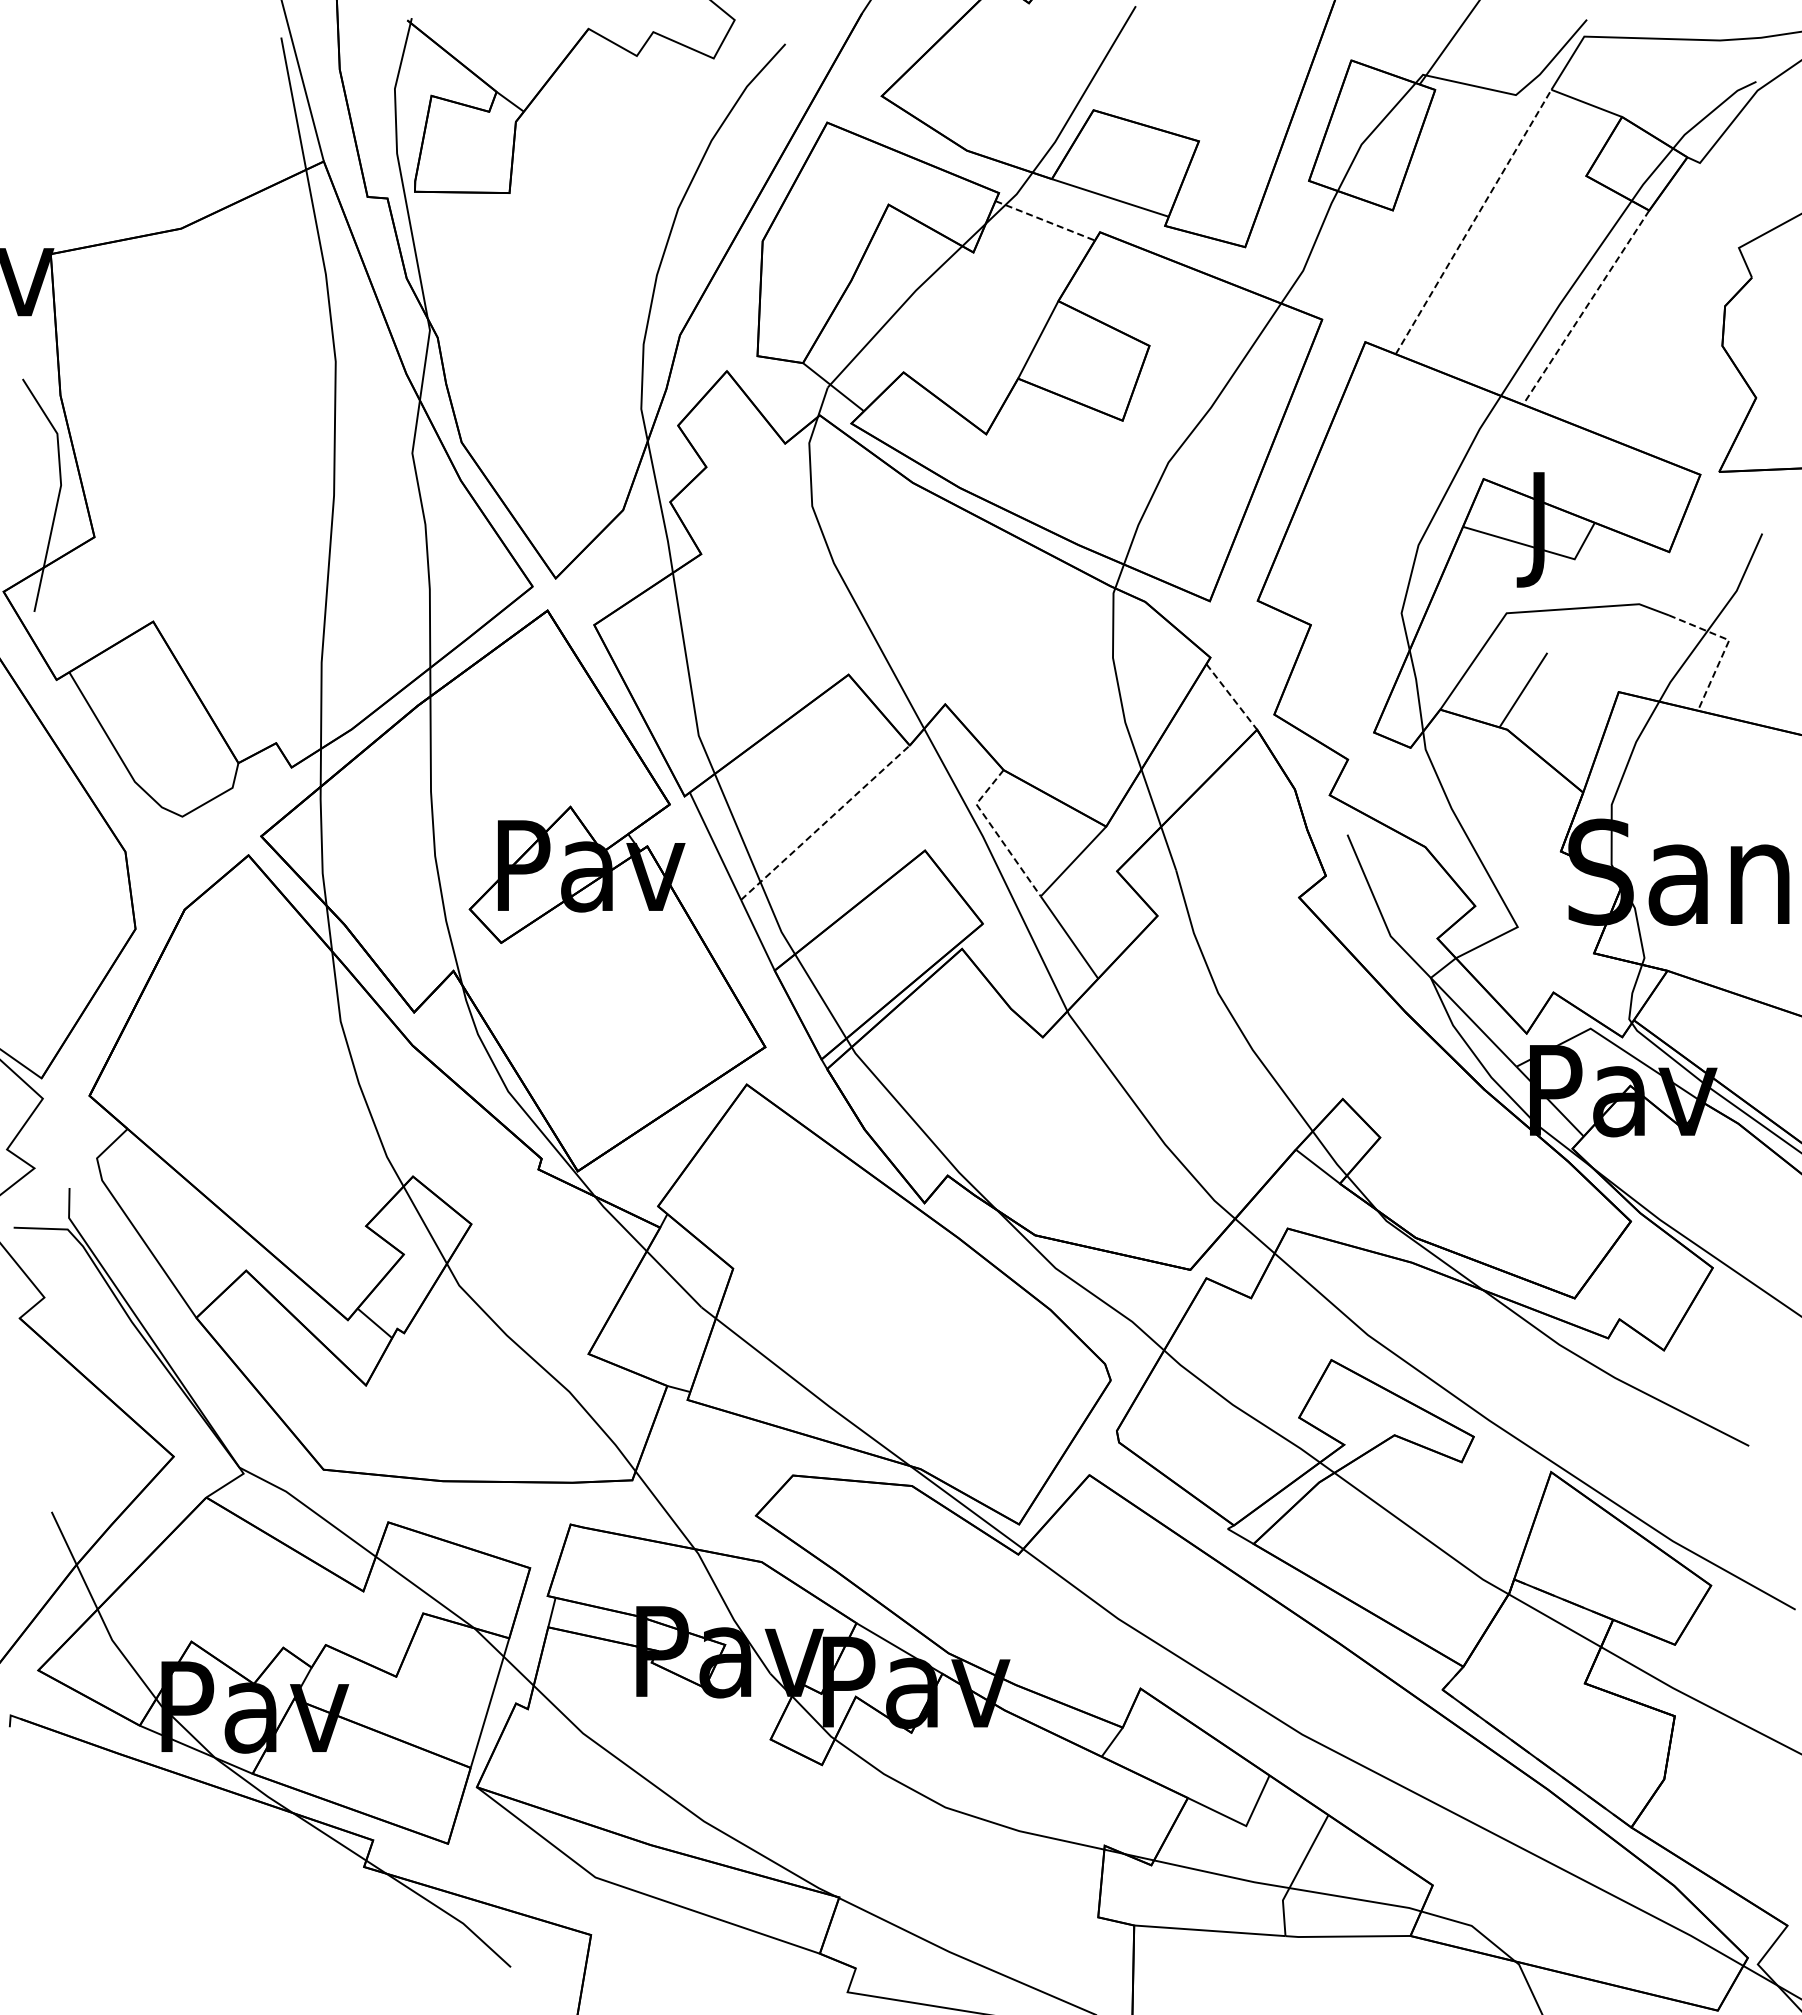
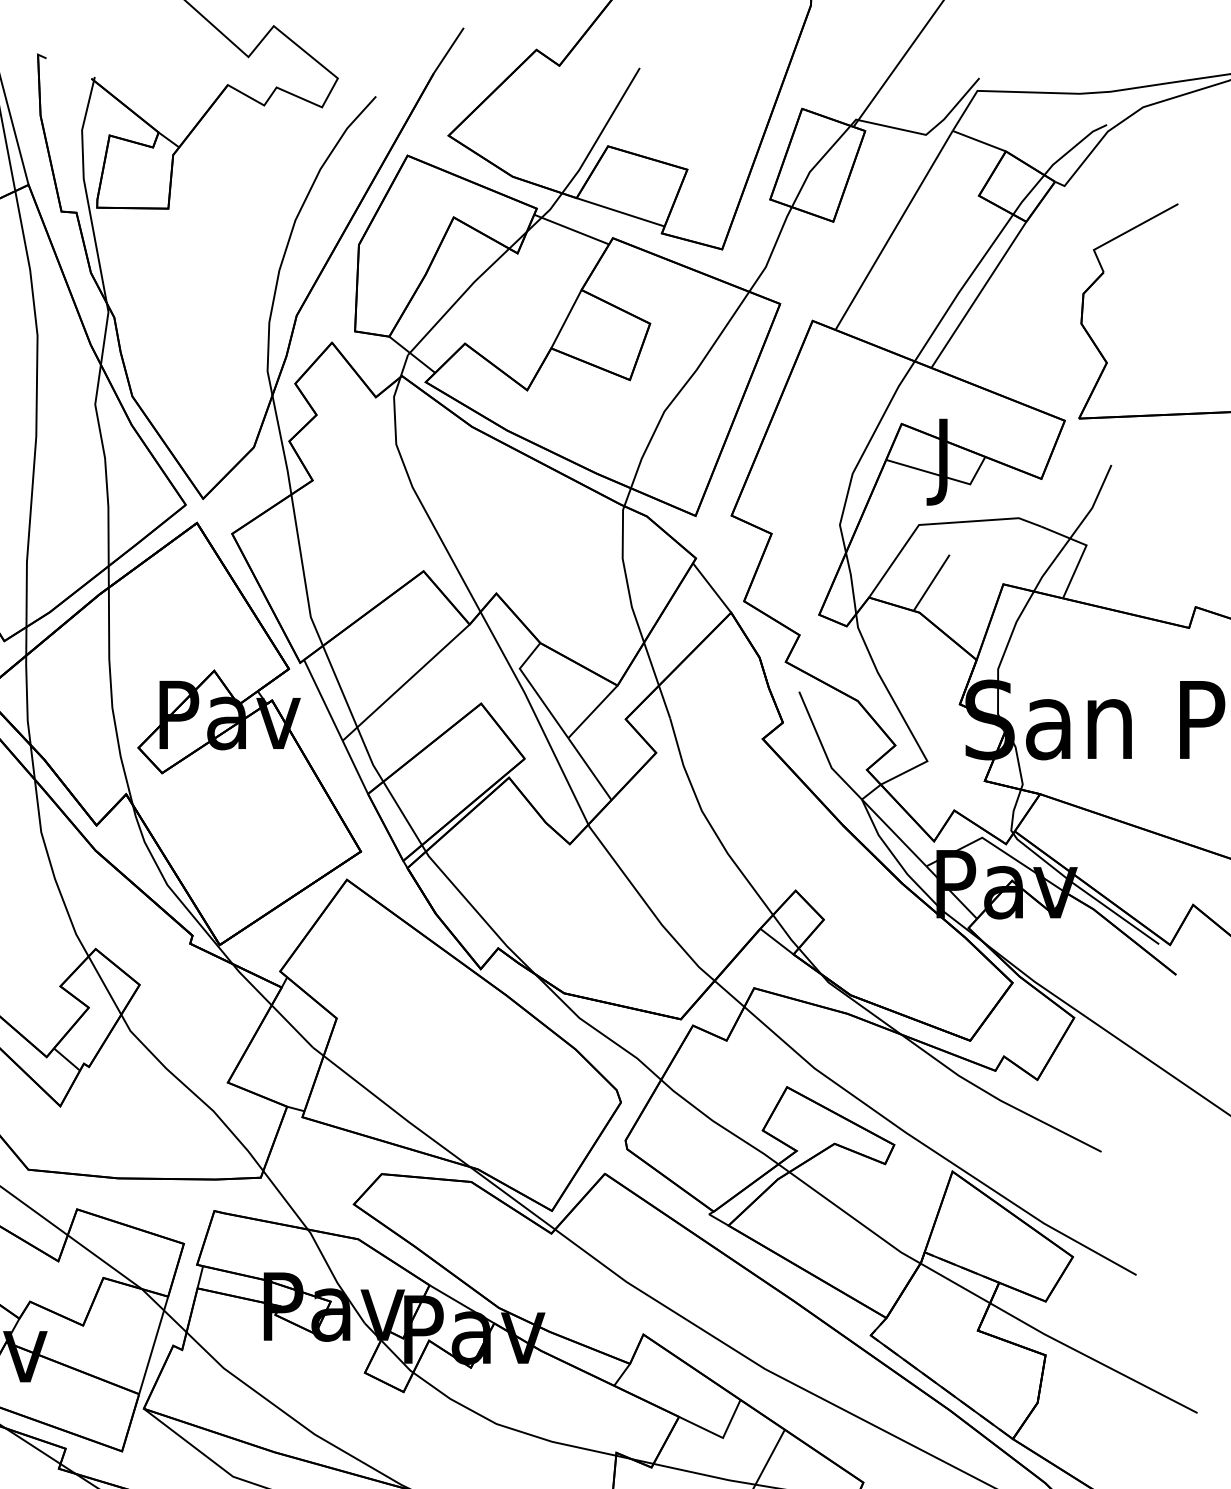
line: (1045, 220) -> (571, 229), dashed -> solid
line: (1473, 221) -> (894, 230), dashed -> solid
line: (1586, 307) -> (979, 294), dashed -> solid
line: (1726, 645) -> (1084, 549), dashed -> solid
line: (1232, 697) -> (712, 588), dashed -> solid
line: (825, 822) -> (406, 682), dashed -> solid
line: (995, 831) -> (534, 689), dashed -> solid

